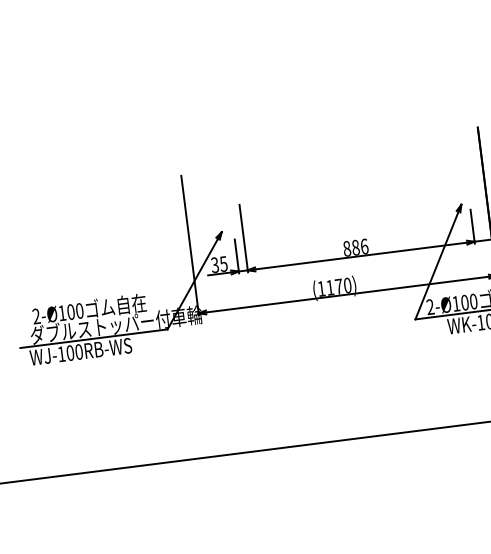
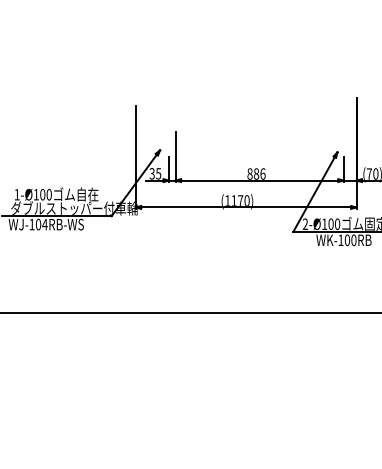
text: (35, 316) -> (16, 194), 2-Ø100 -> 1-Ø100
text: (78, 351) -> (44, 224), WJ-100RB-WS -> WJ-104RB-WS

